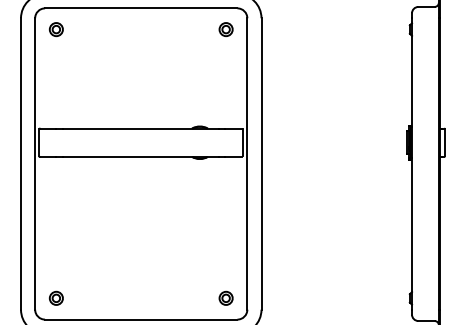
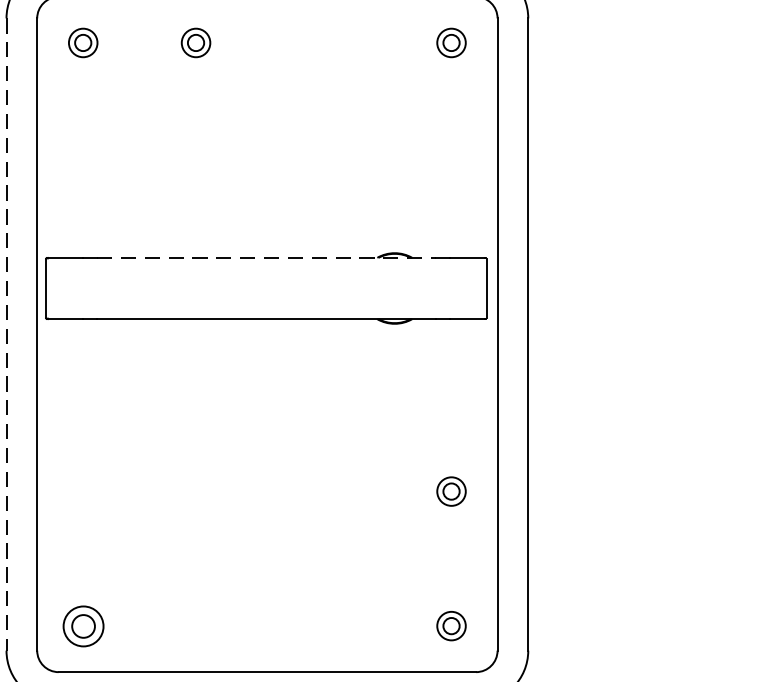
part: (107, 29) -> (194, 42), added
line: (141, 128) -> (267, 257), solid -> dashed
line: (21, 163) -> (7, 333), solid -> dashed
part: (225, 235) -> (450, 489), added
part: (55, 297) -> (81, 624), size x1.4

